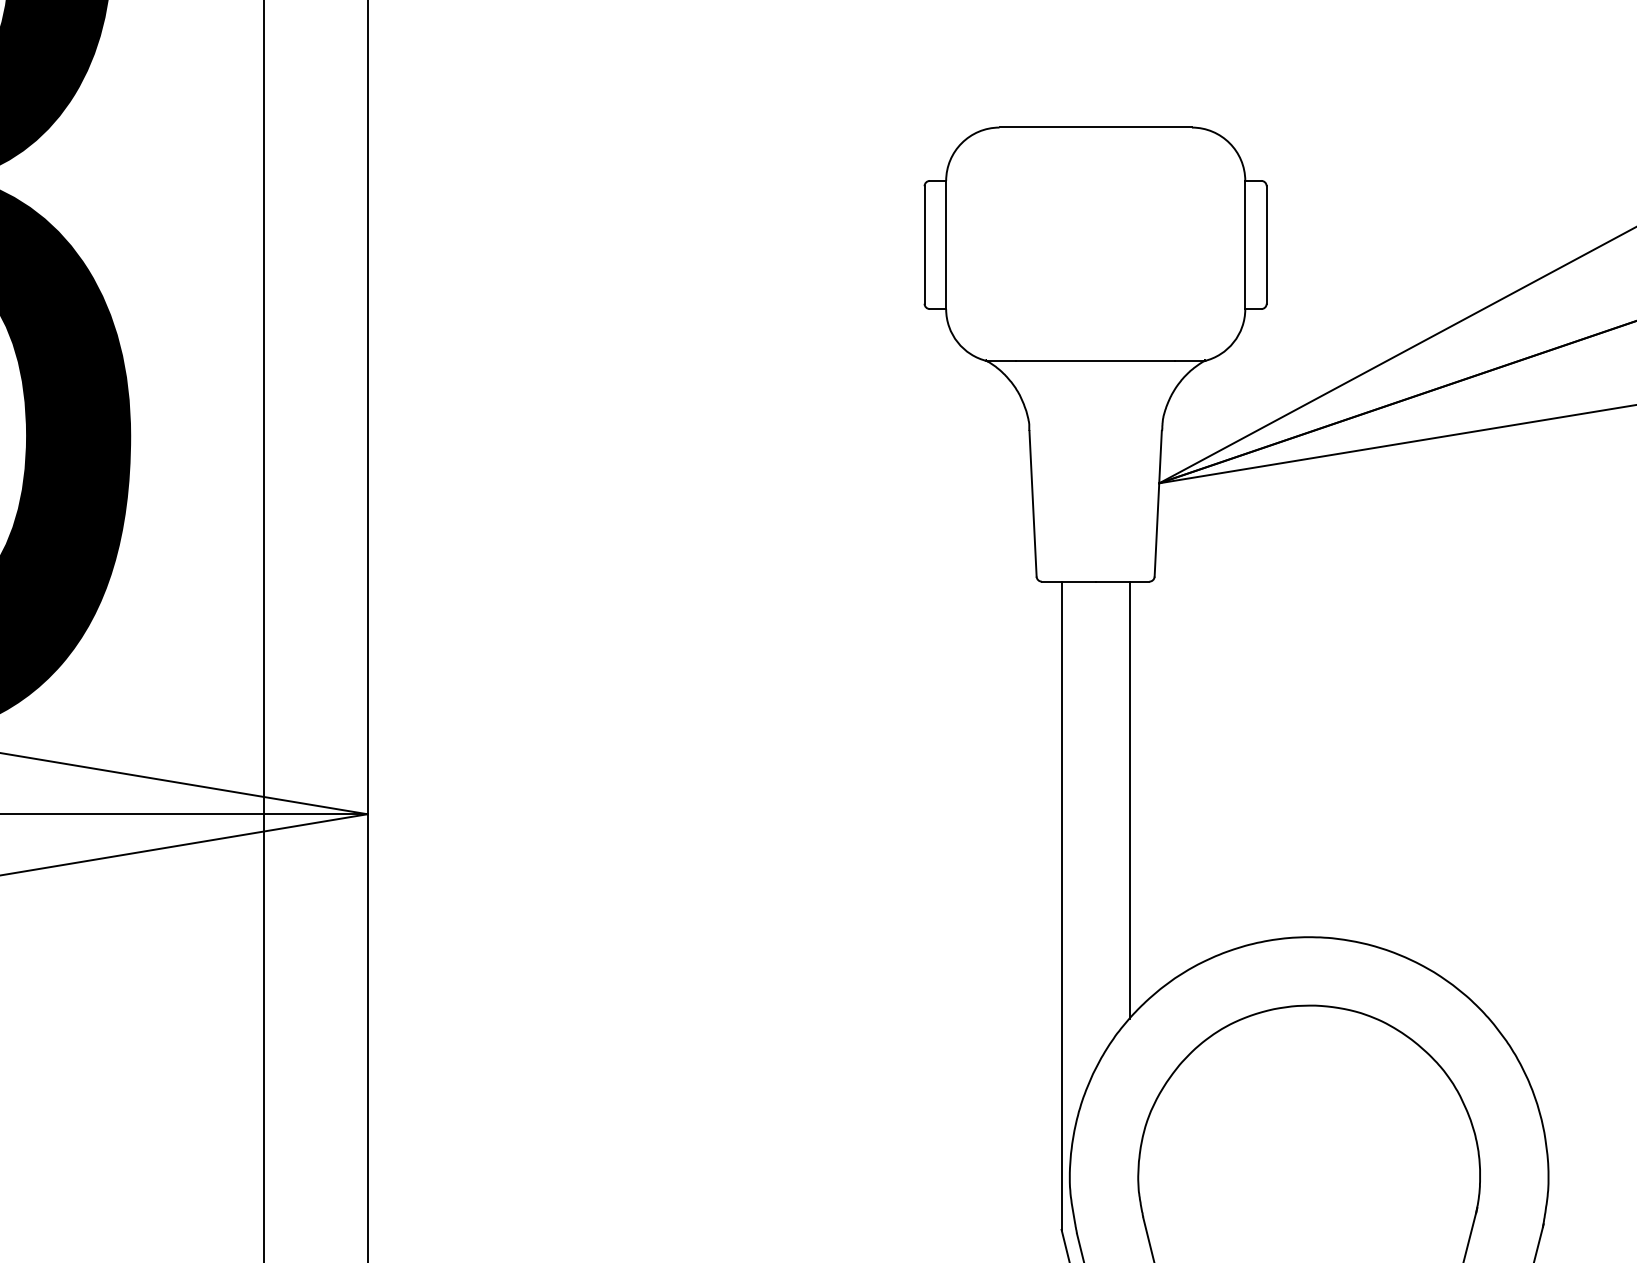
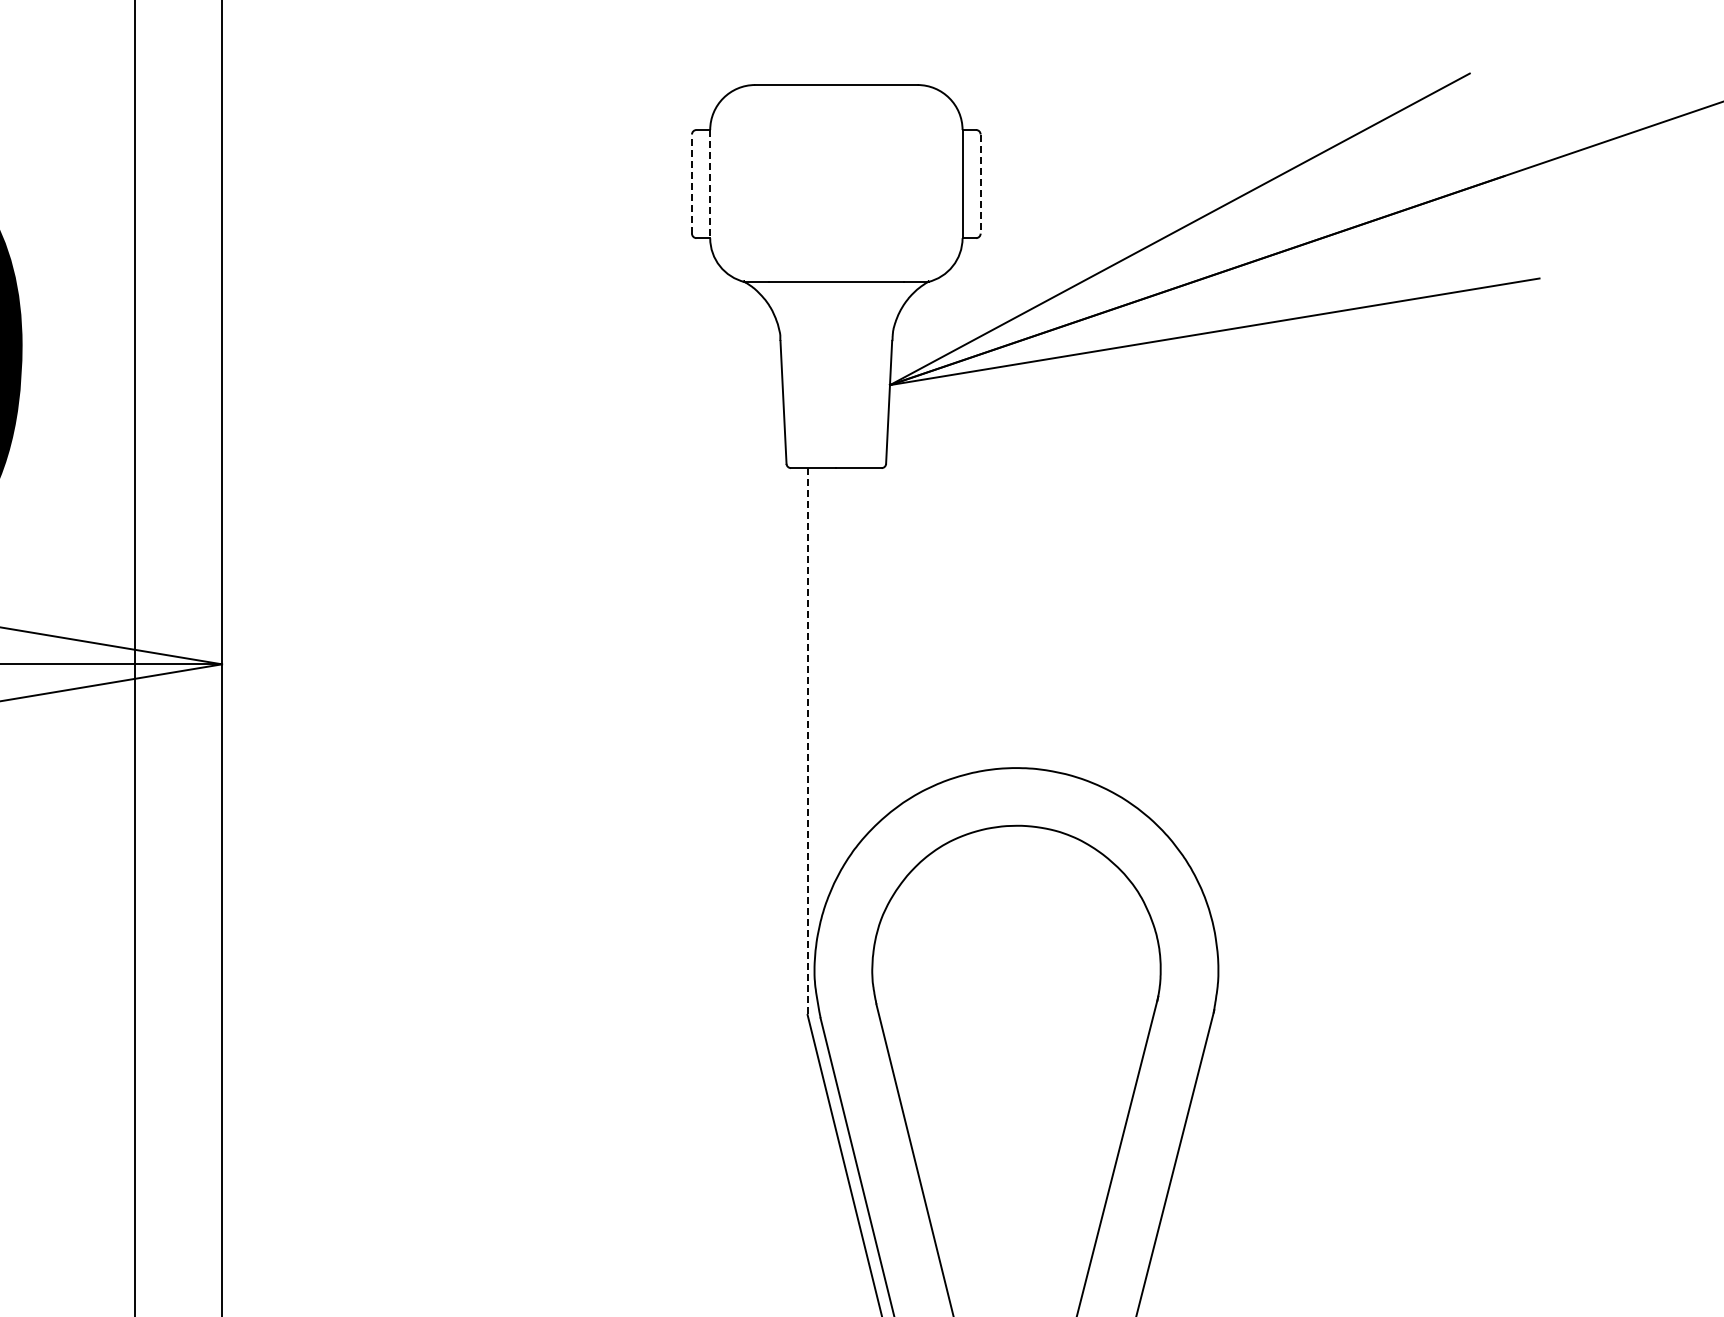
line: (925, 245) -> (692, 184), solid -> dashed
line: (946, 245) -> (710, 184), solid -> dashed
line: (1266, 245) -> (980, 184), solid -> dashed
line: (1130, 800) -> (865, 652), removed
line: (1061, 906) -> (807, 742), solid -> dashed

